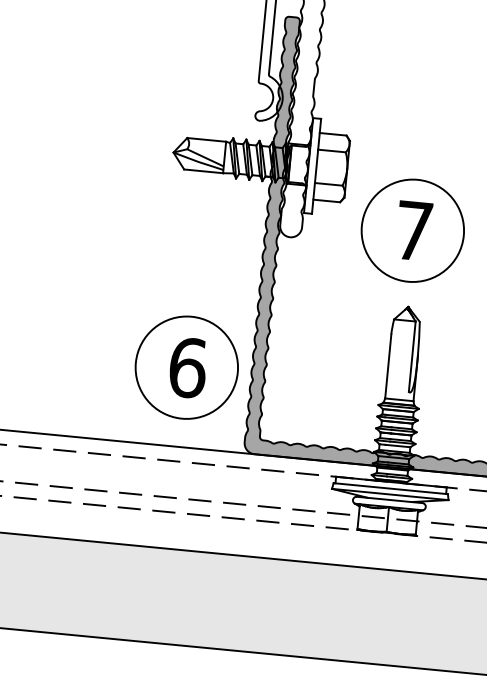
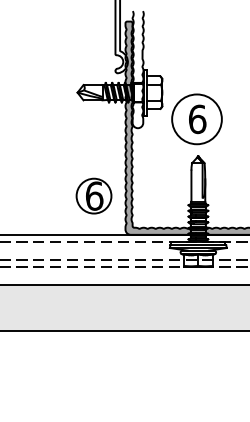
text: (413, 231) -> (197, 119), 7 -> 6
circle: (185, 368) -> (93, 196), size x0.7

